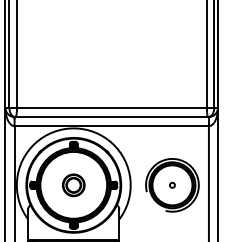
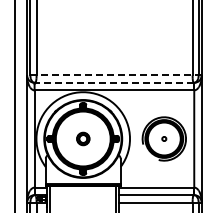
line: (110, 108) -> (113, 75), solid -> dashed
line: (111, 116) -> (114, 82), solid -> dashed
part: (74, 184) -> (83, 138), size x0.7

